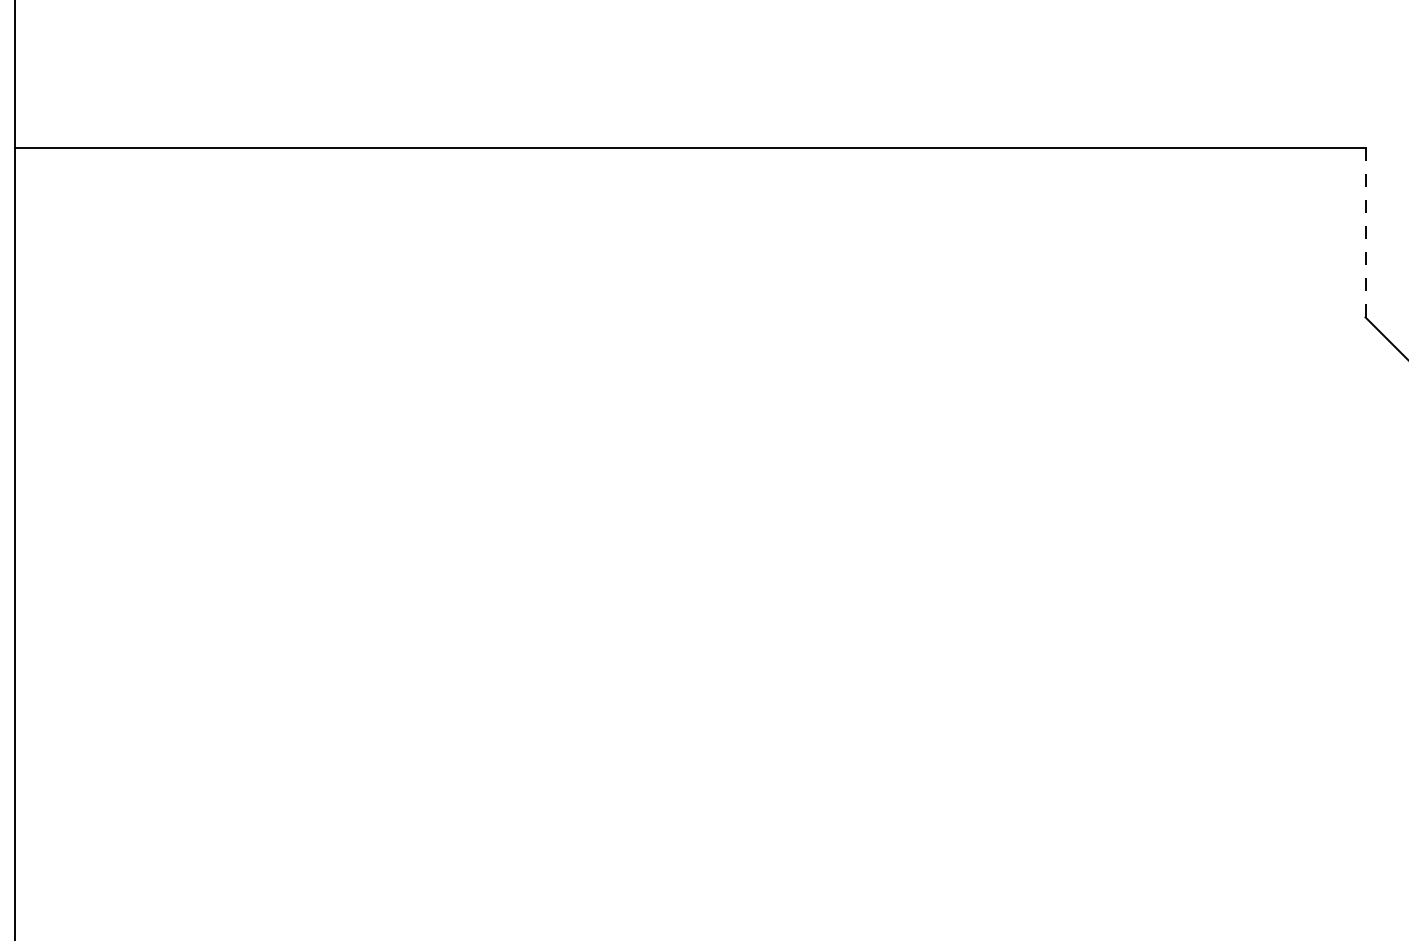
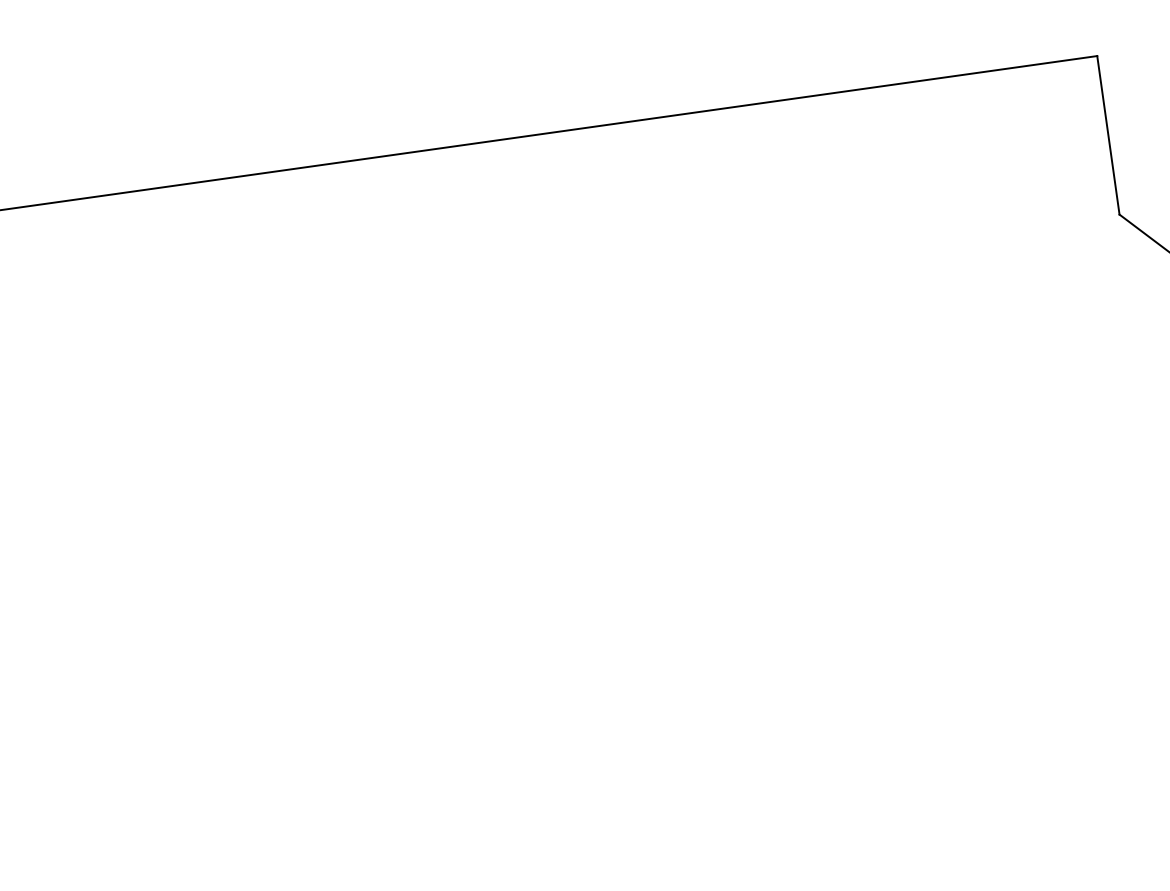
line: (1365, 232) -> (1108, 134), dashed -> solid

